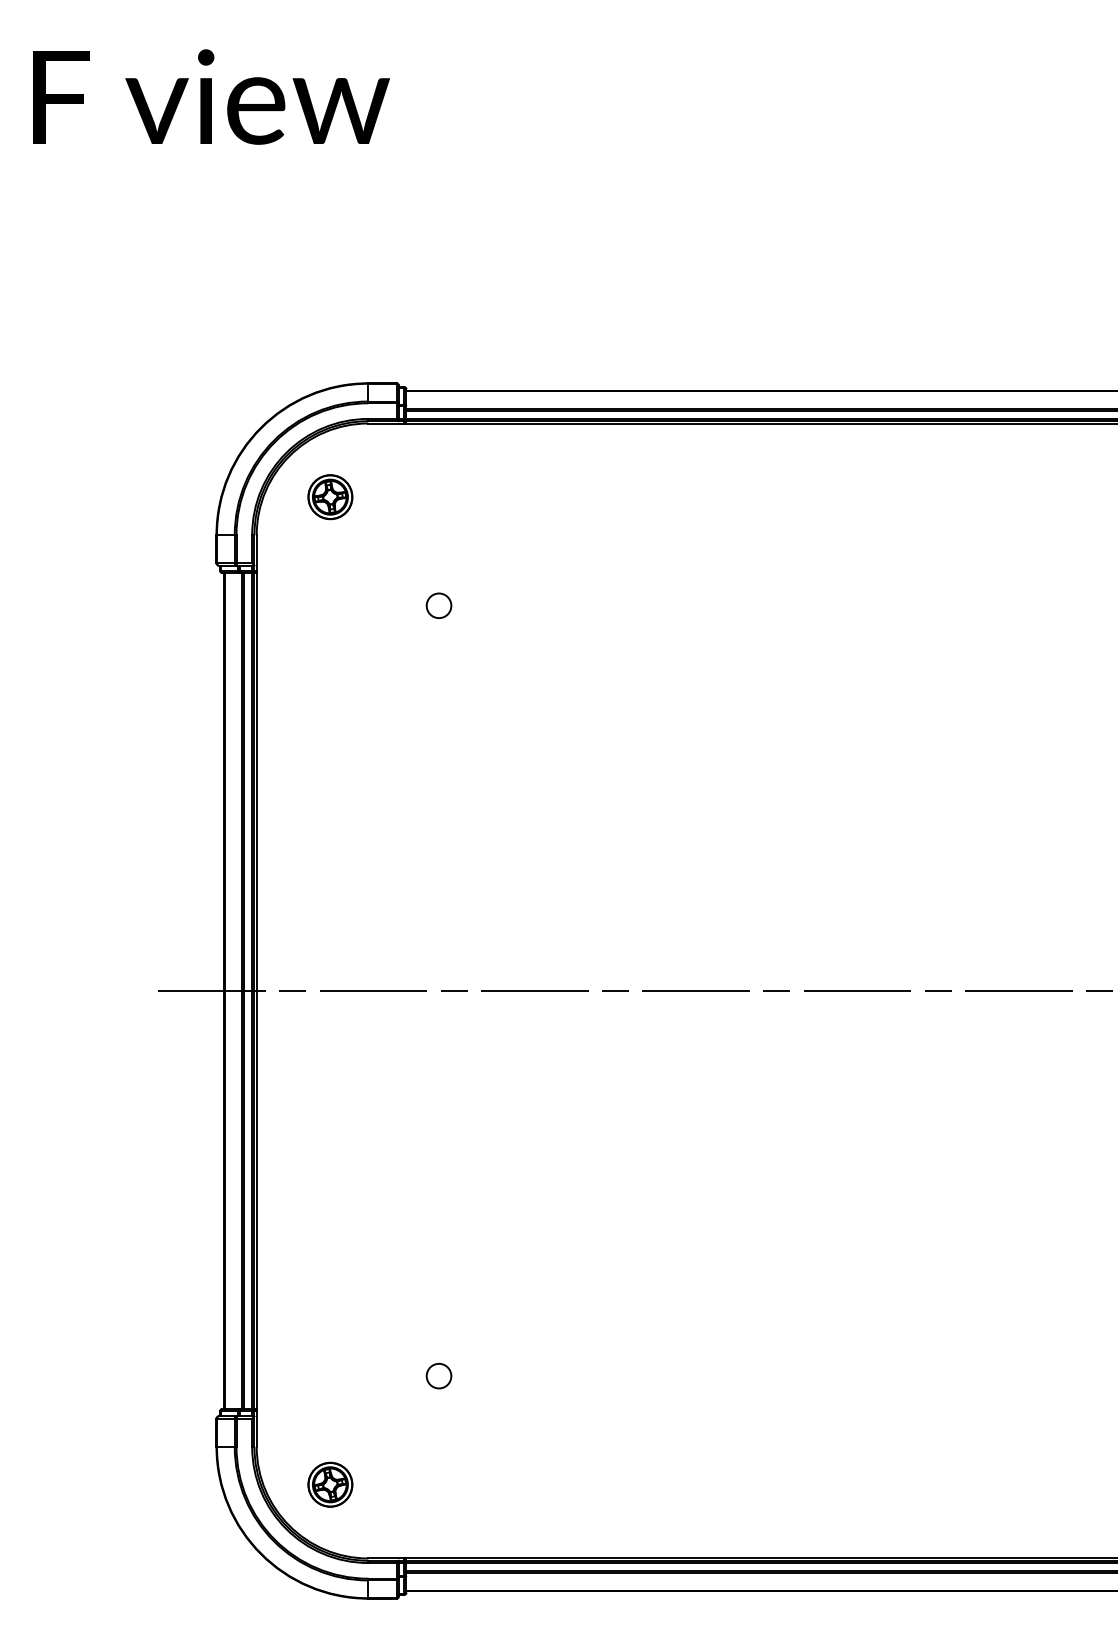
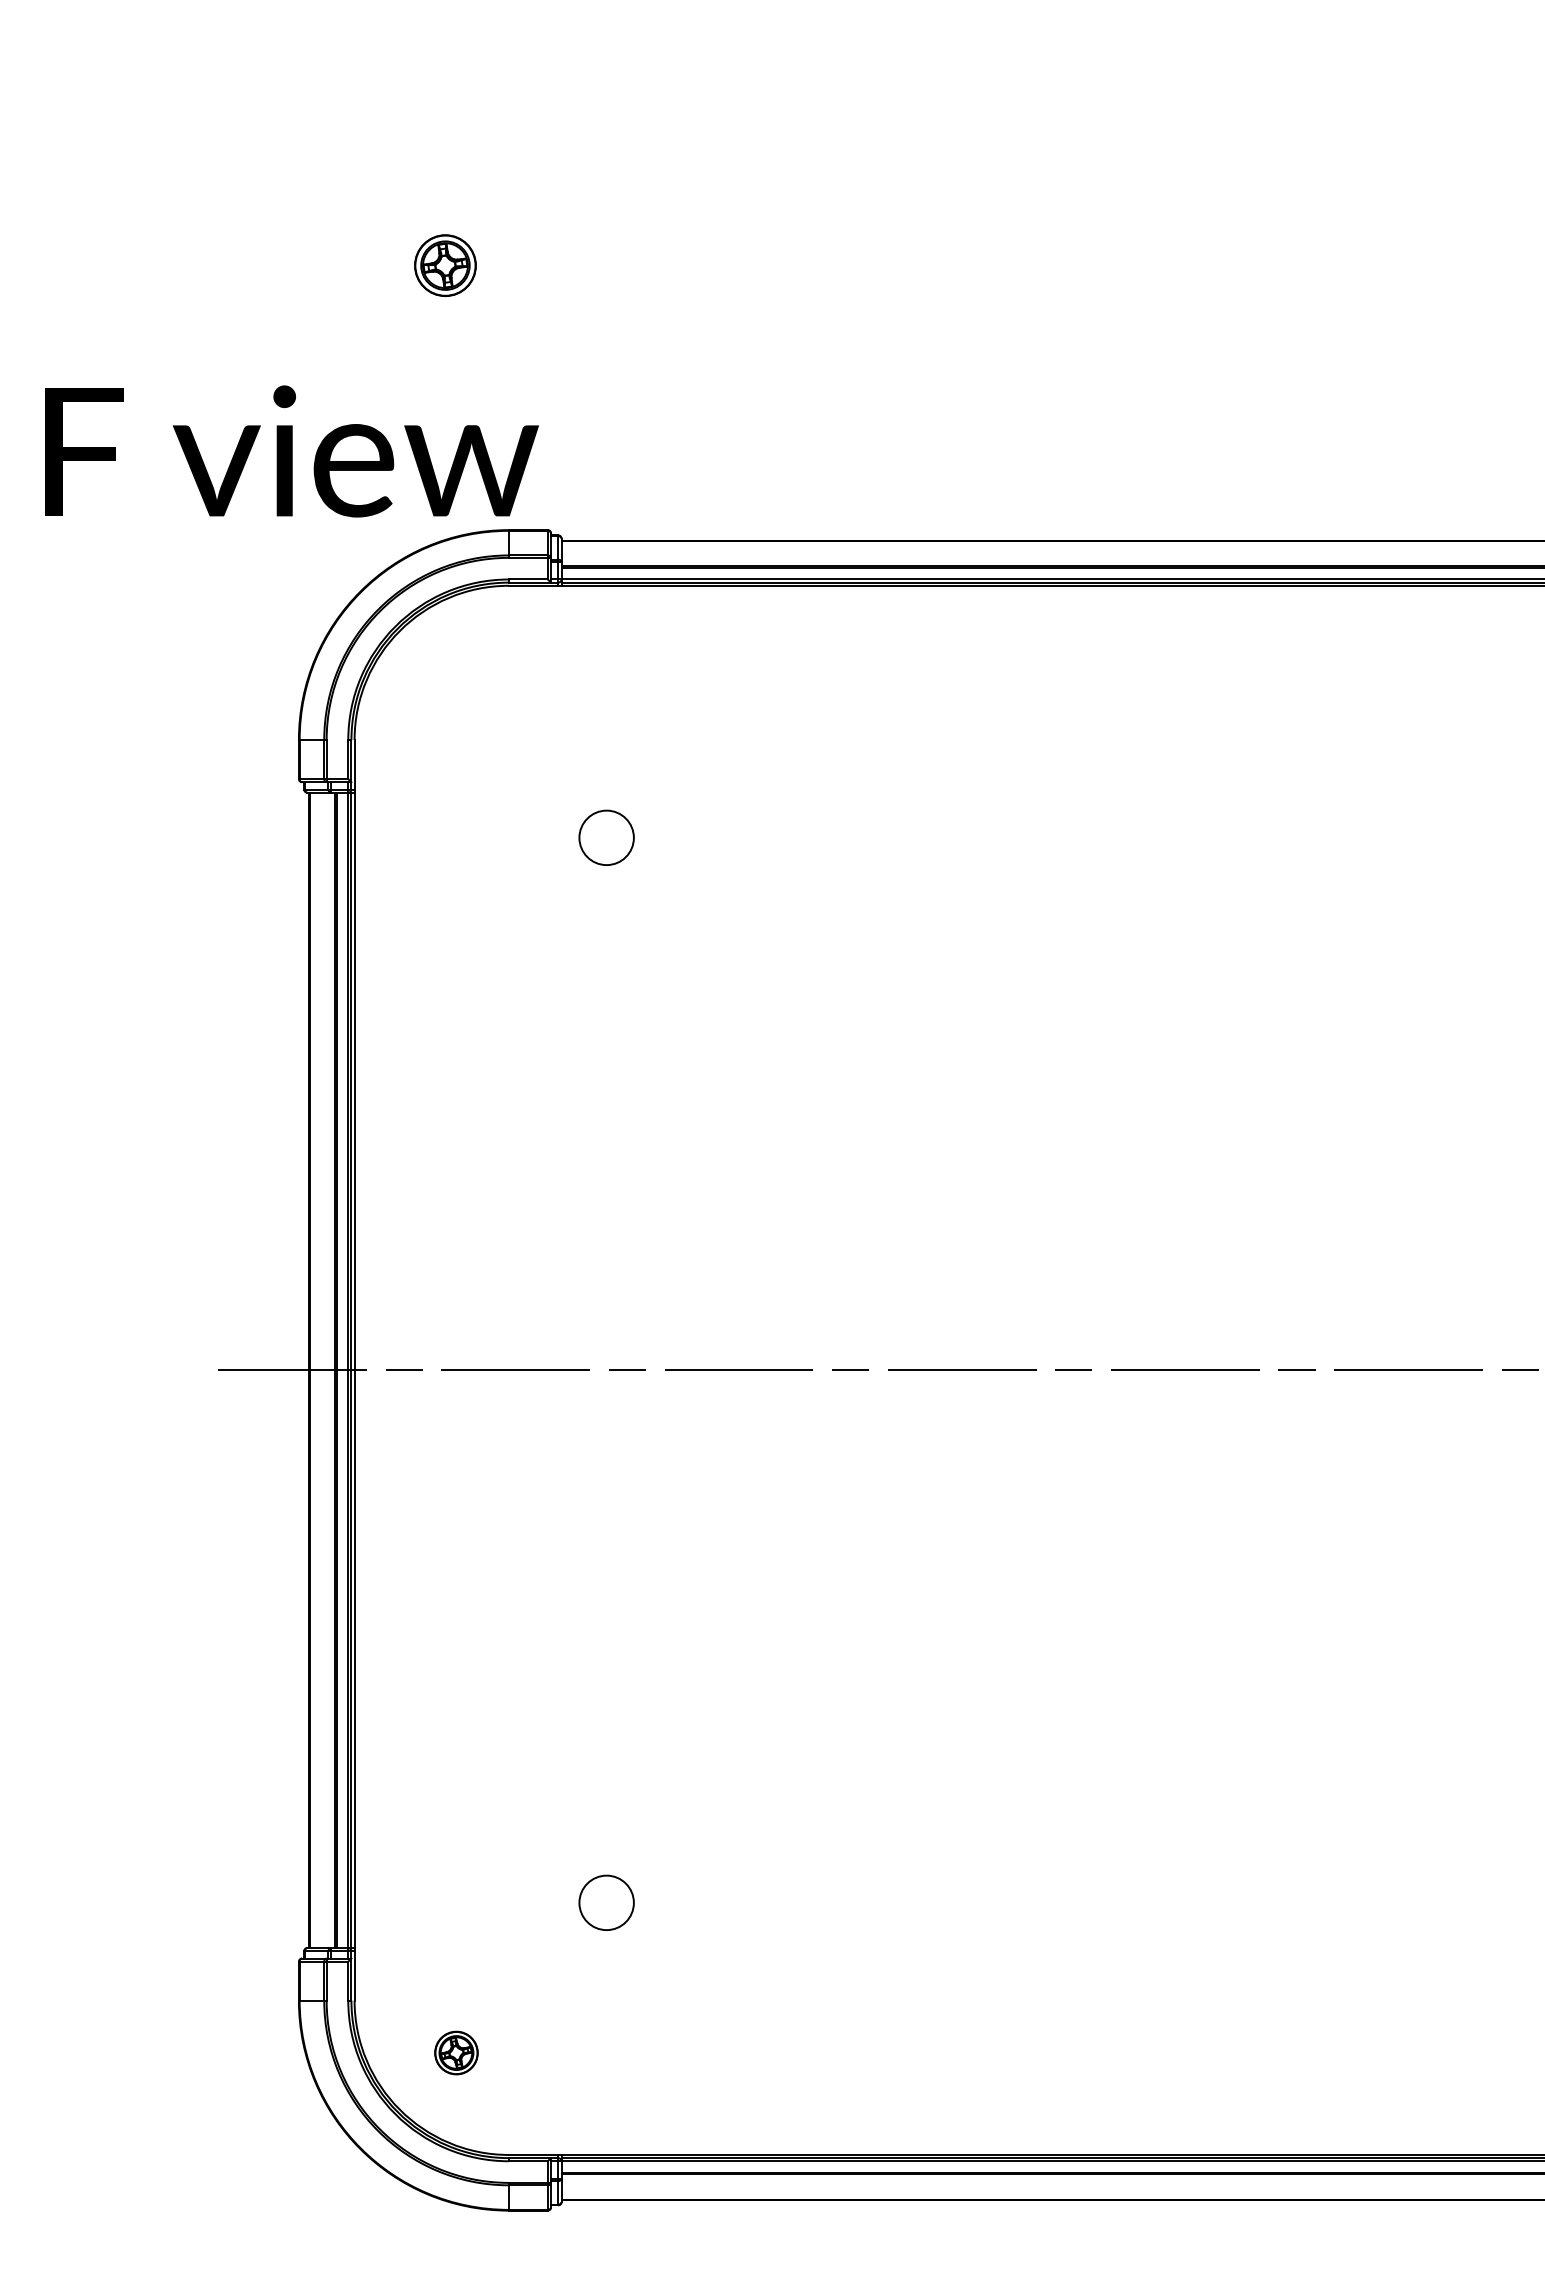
text: (211, 97) -> (291, 451), moved
part: (330, 497) -> (445, 265), moved
circle: (438, 605) -> (606, 837), size x1.6
circle: (438, 1375) -> (606, 1902), size x1.6
part: (330, 1484) -> (456, 2052), size x0.7

